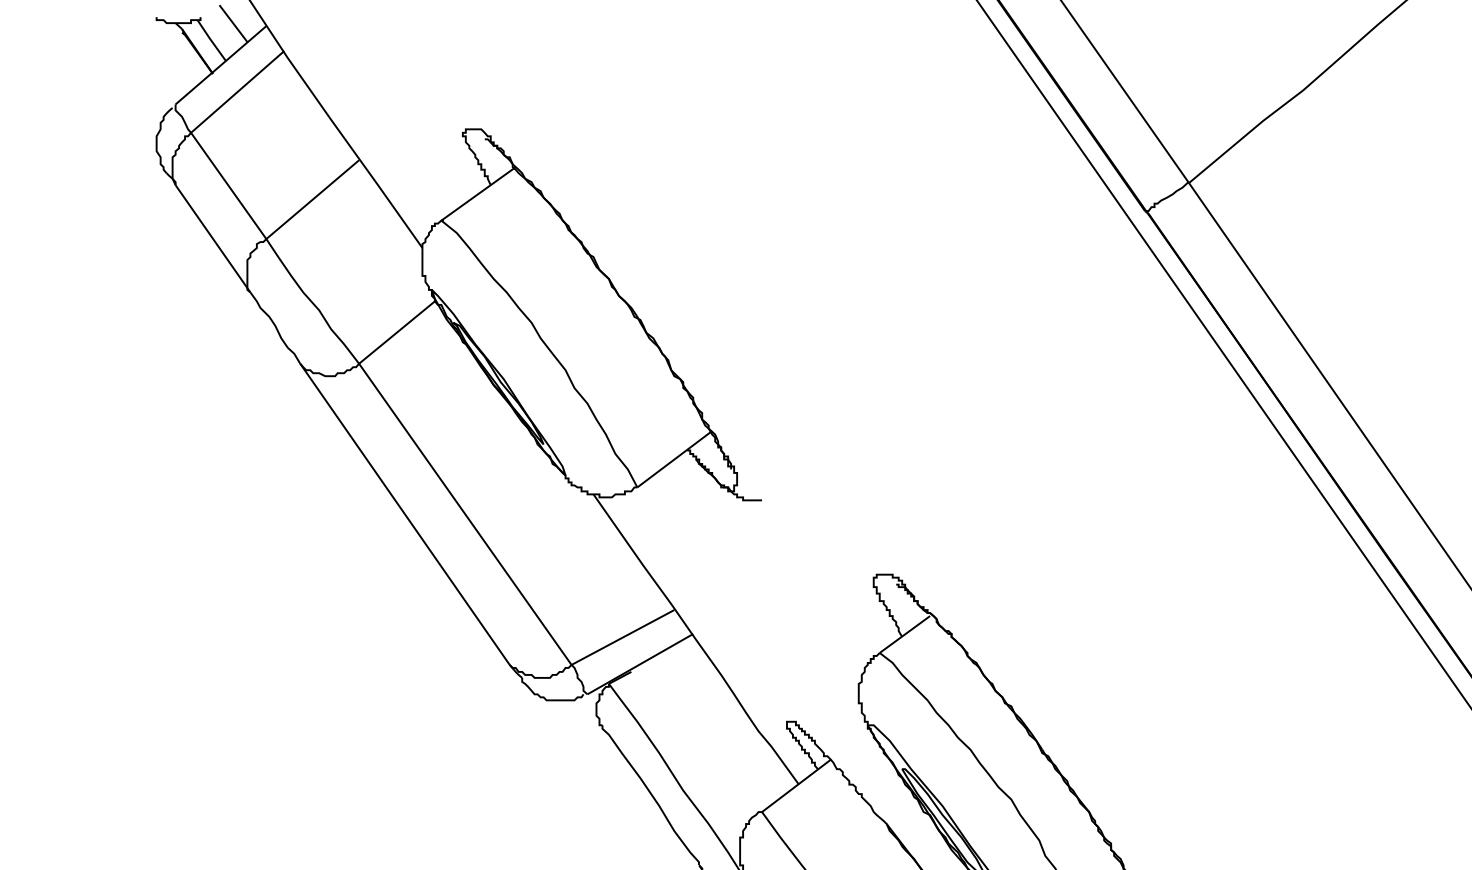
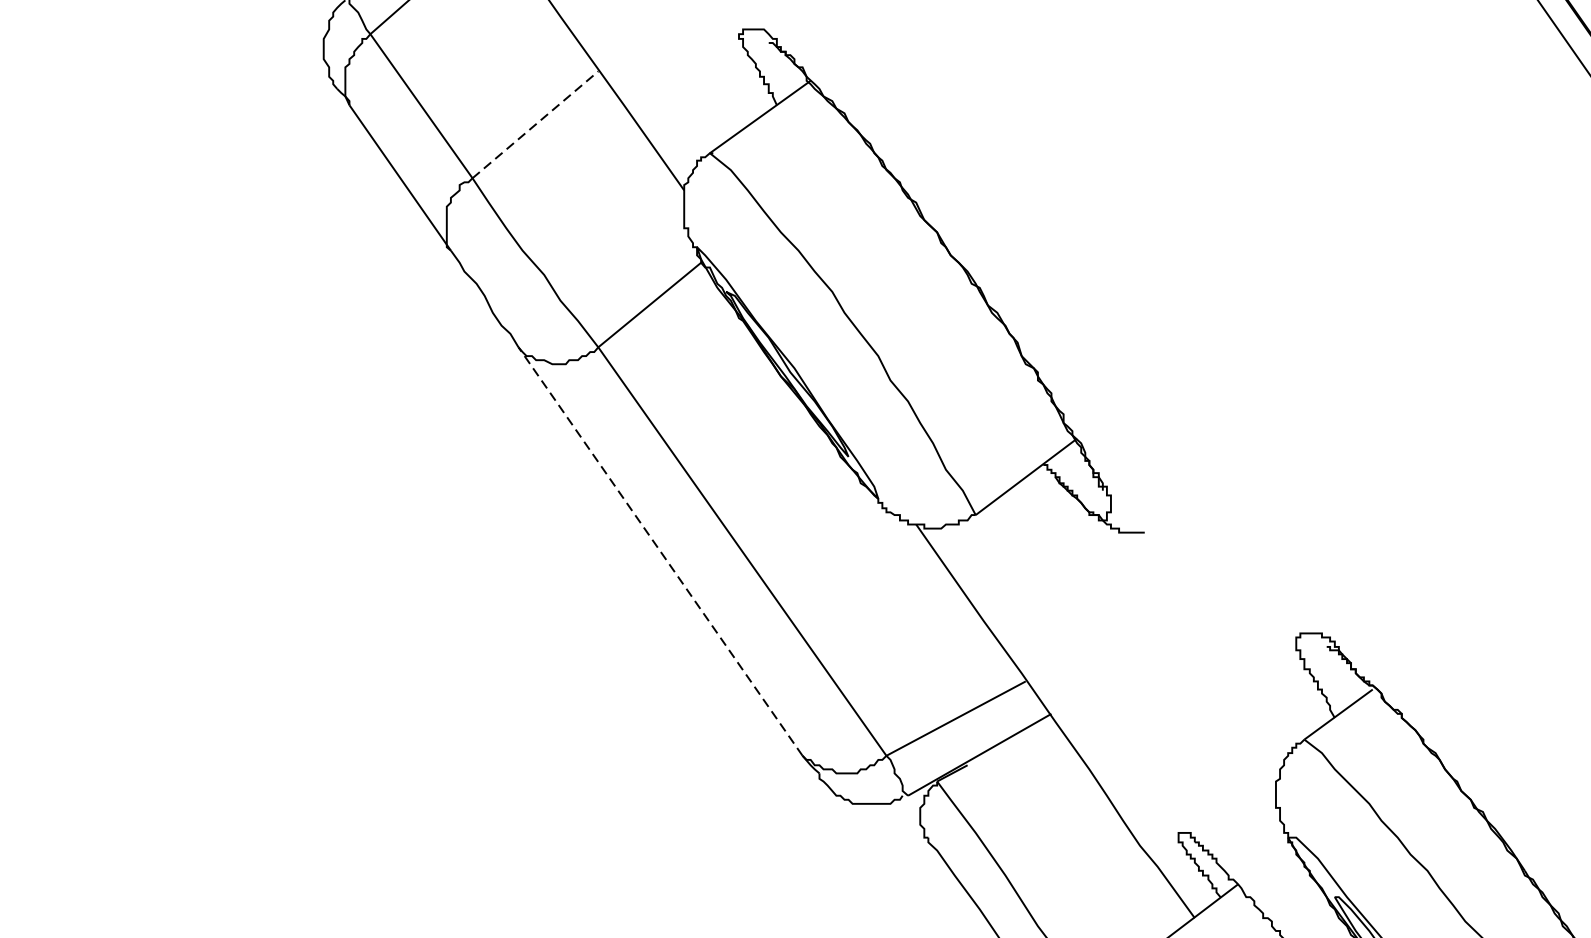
line: (312, 199) -> (535, 124), solid -> dashed
line: (404, 513) -> (659, 550), solid -> dashed

